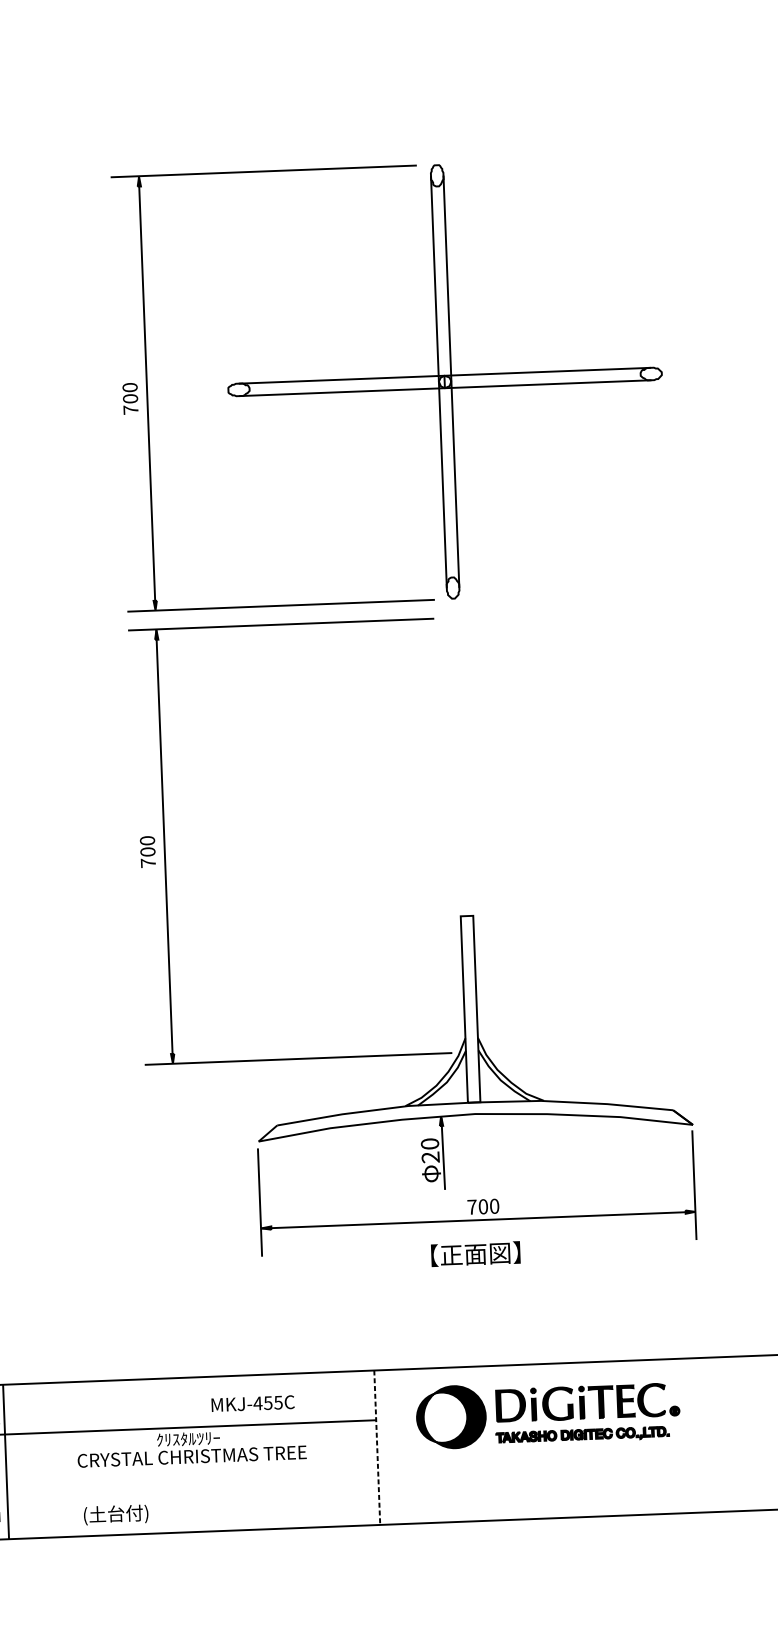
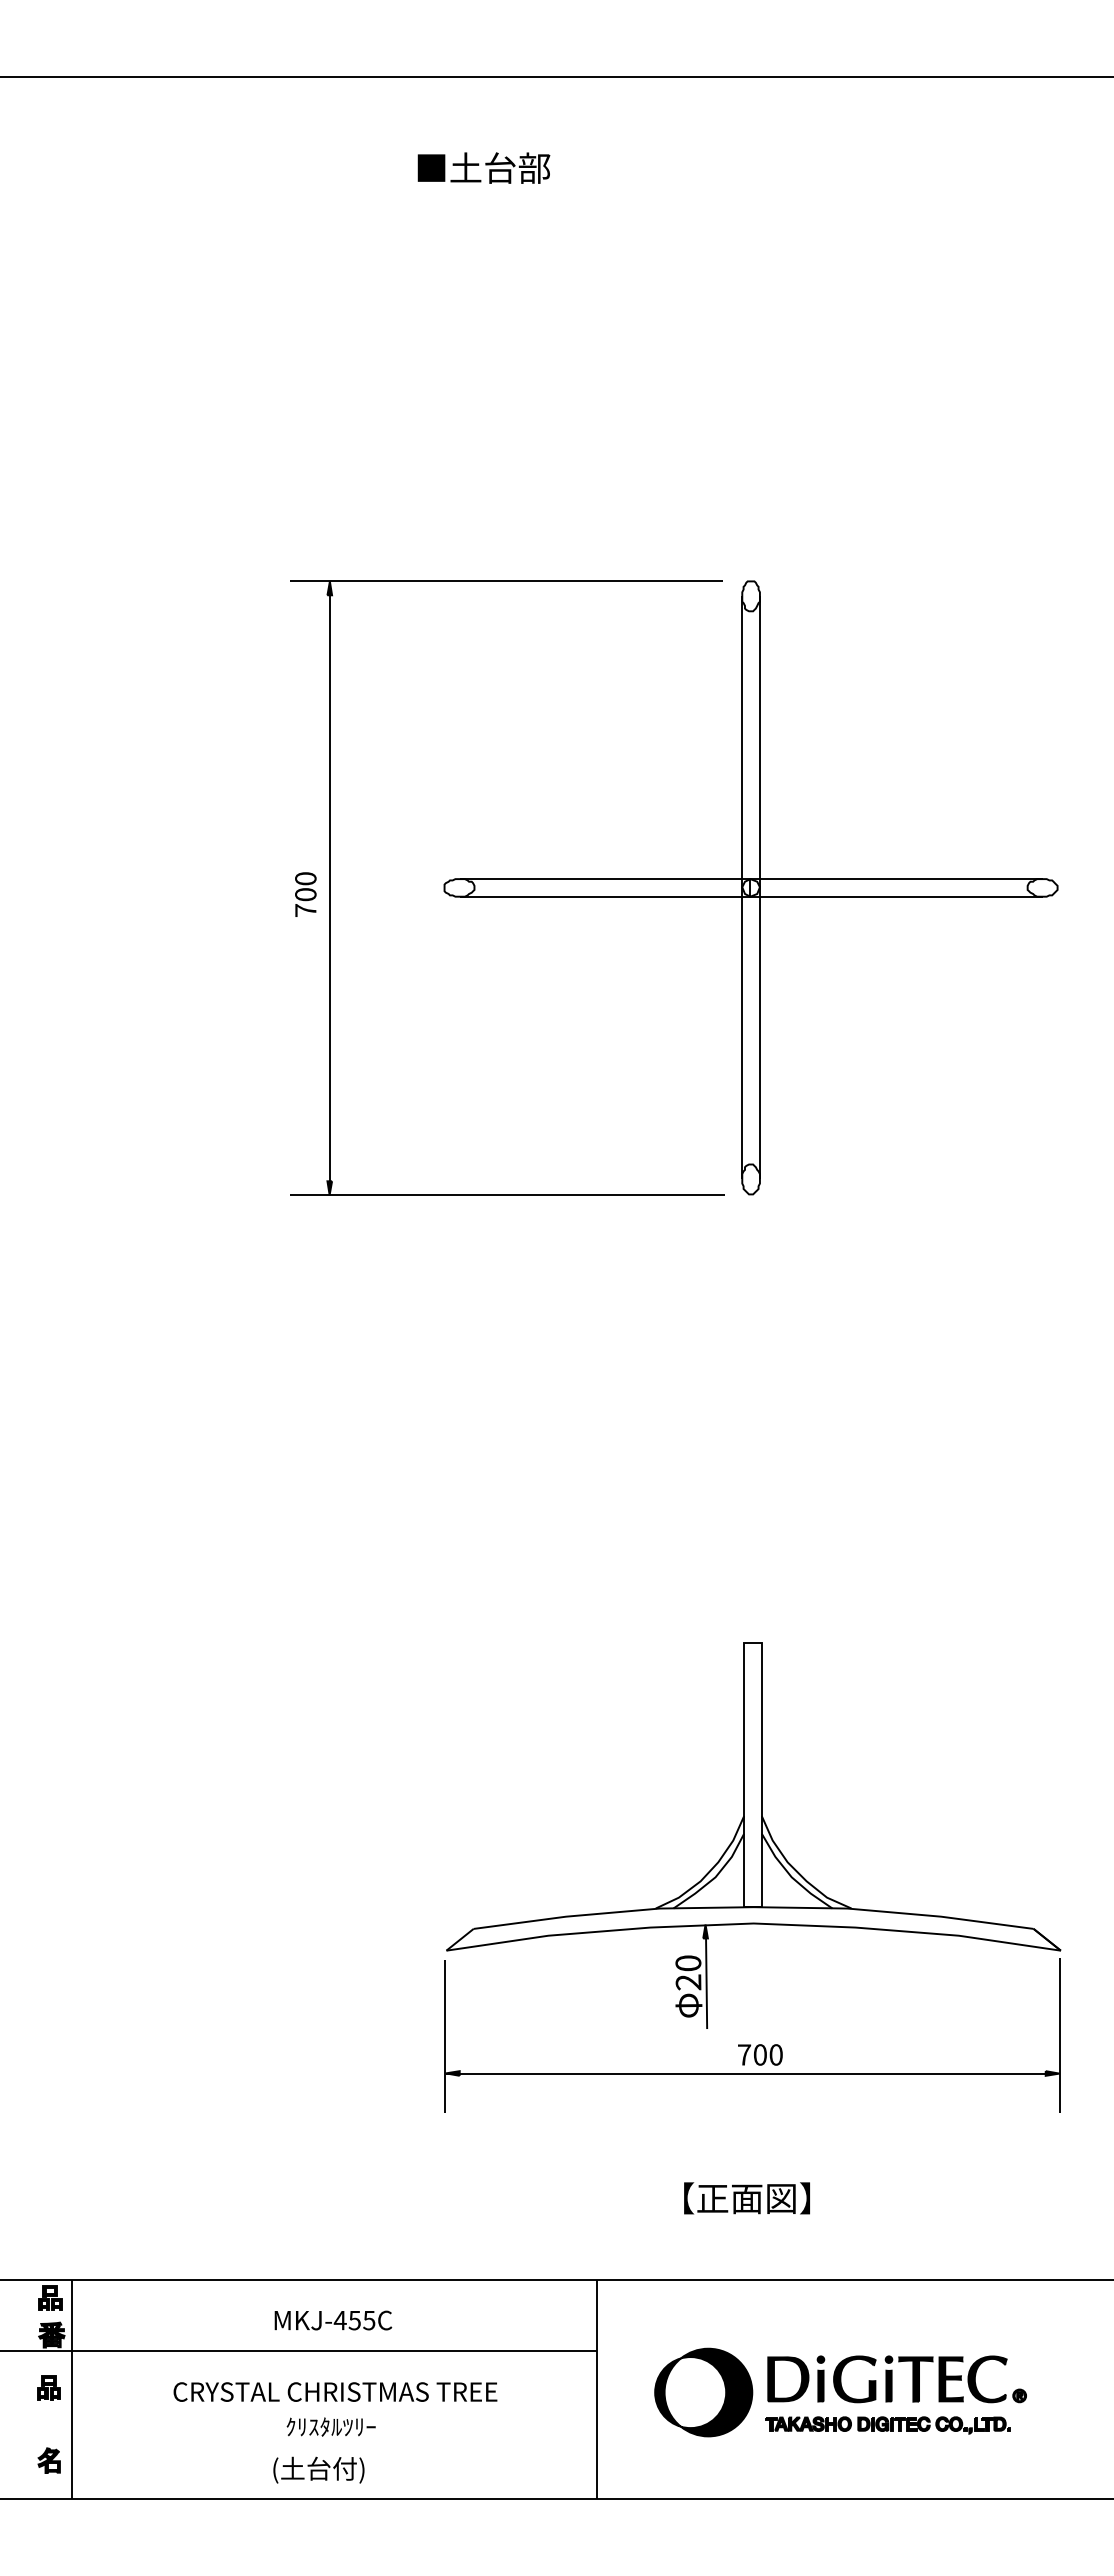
part: (165, 846) -> (330, 1528), removed
text: (475, 1254) -> (746, 2198), moved
text: (253, 1403) -> (333, 2320), moved
part: (548, 1413) -> (840, 2392), moved
text: (187, 1438) -> (330, 2426), moved
line: (377, 1447) -> (597, 2389), dashed -> solid
text: (115, 1514) -> (318, 2469), moved

